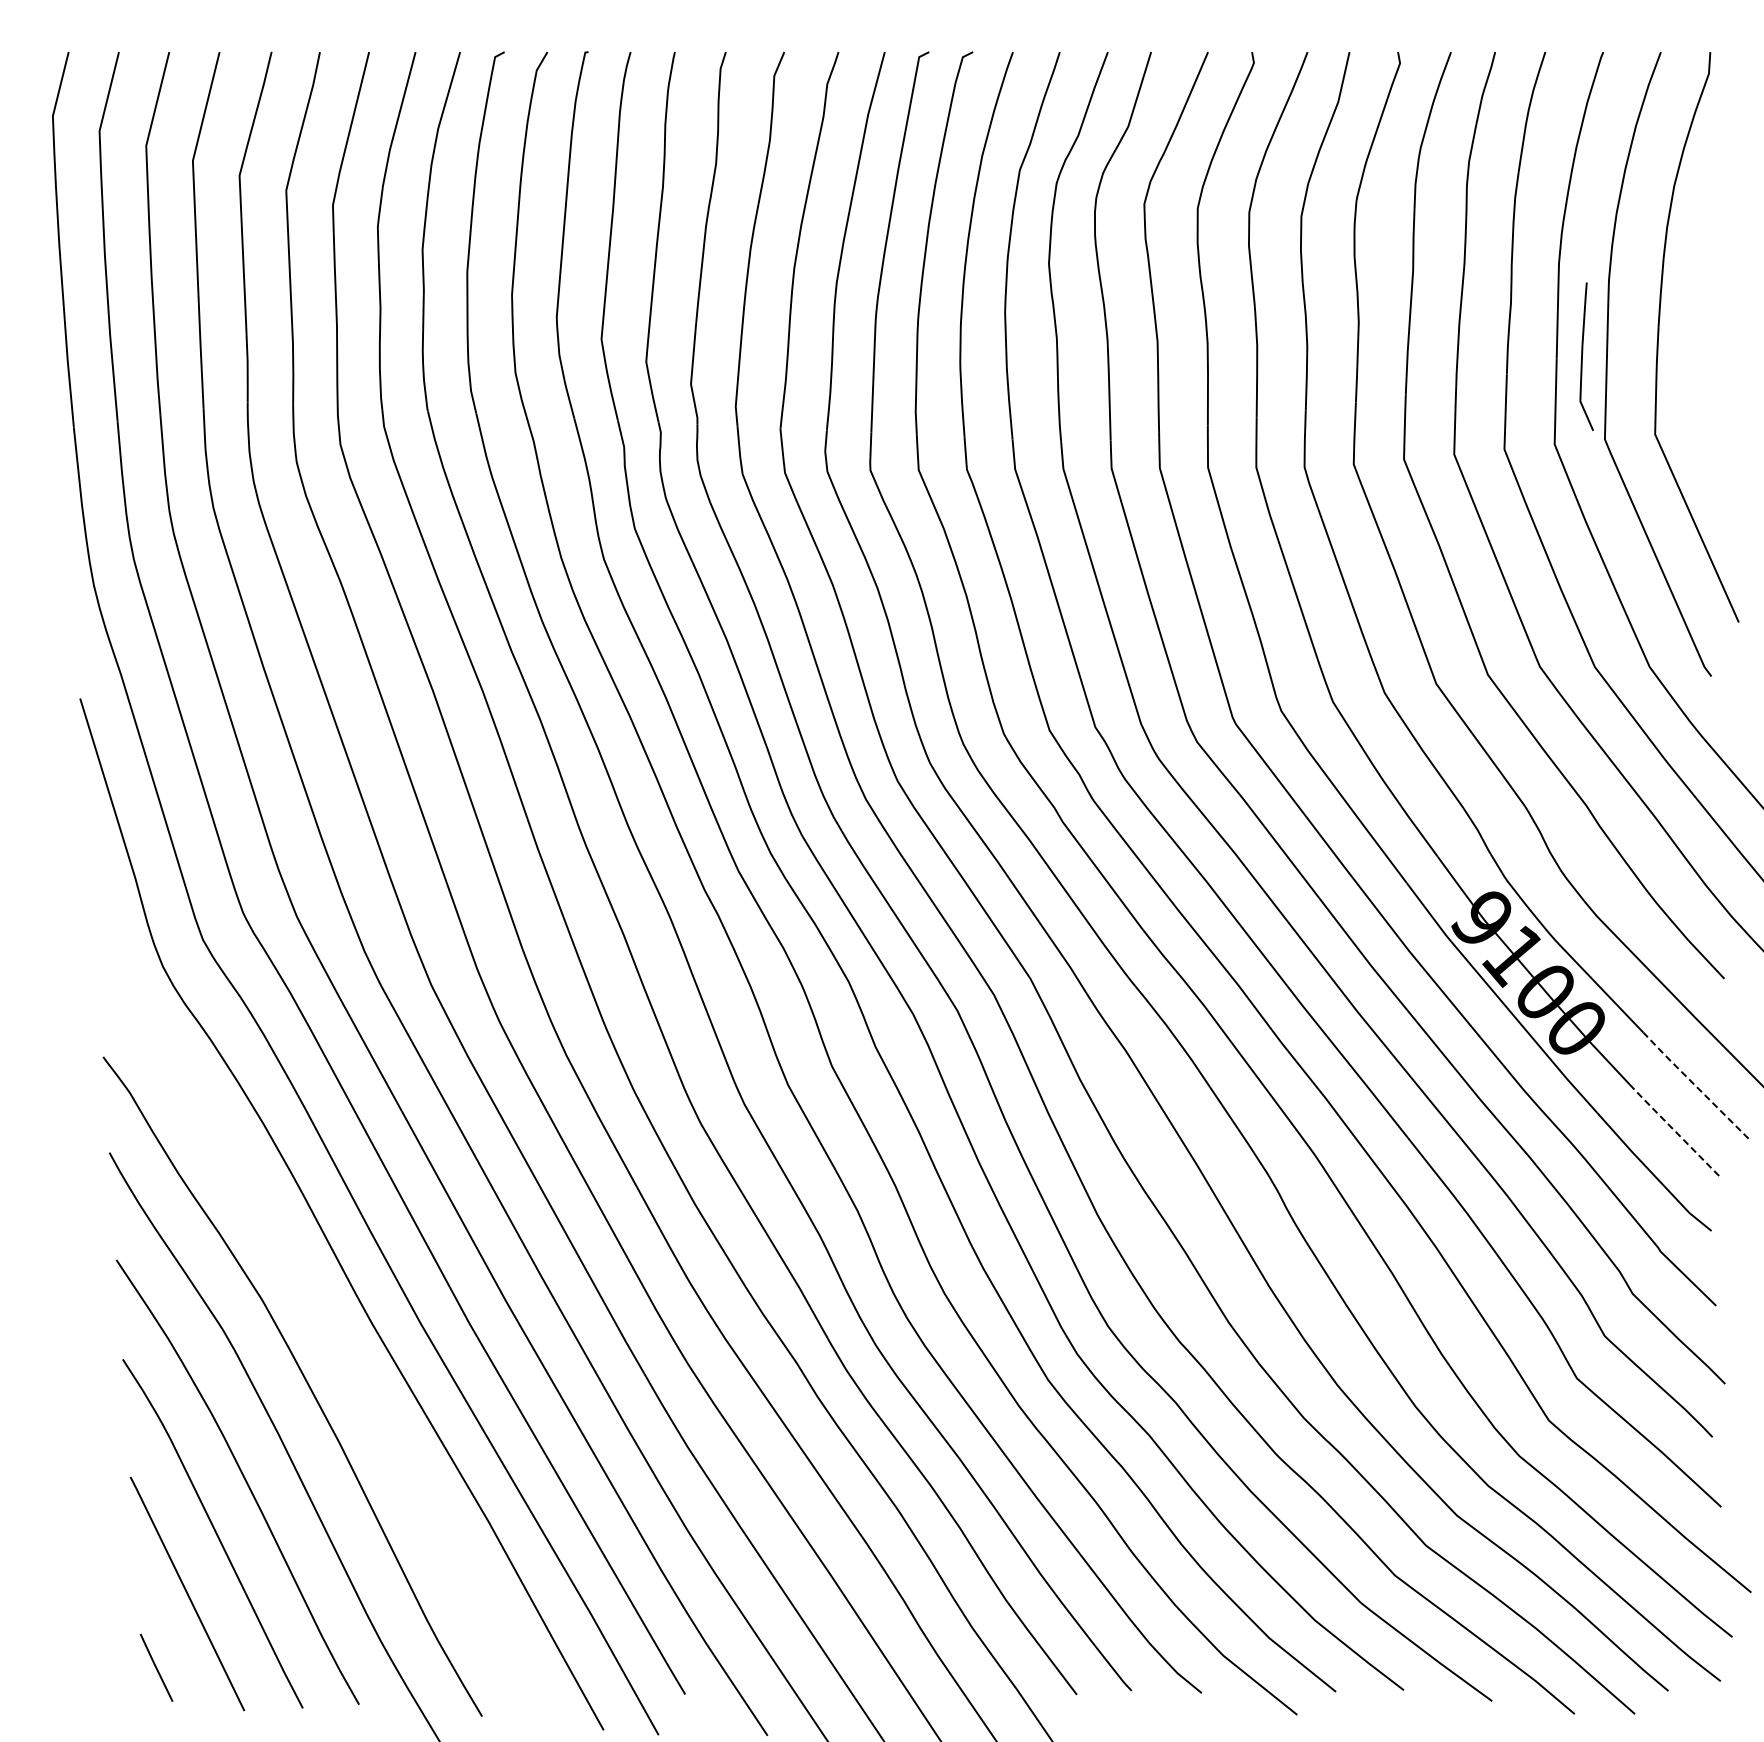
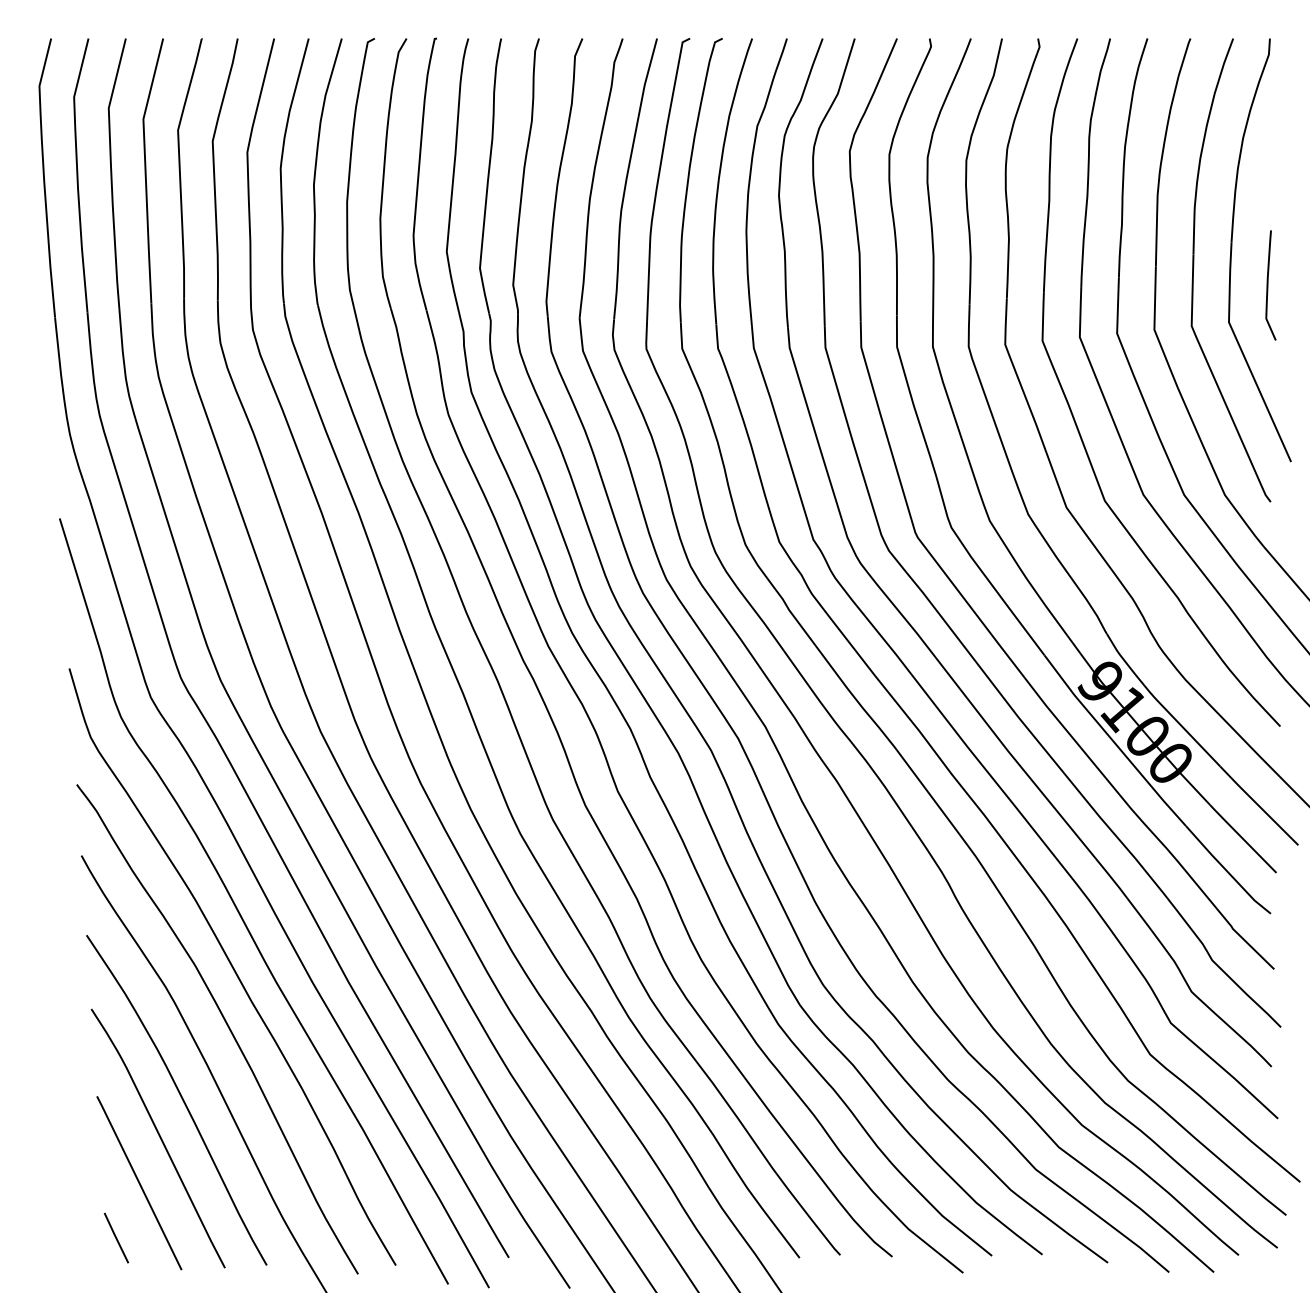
curve: (1582, 356) -> (1267, 285), moved
line: (1694, 1084) -> (1258, 805), dashed -> solid
line: (1673, 1129) -> (1242, 838), dashed -> solid
curve: (312, 1302) -> (232, 966), added

